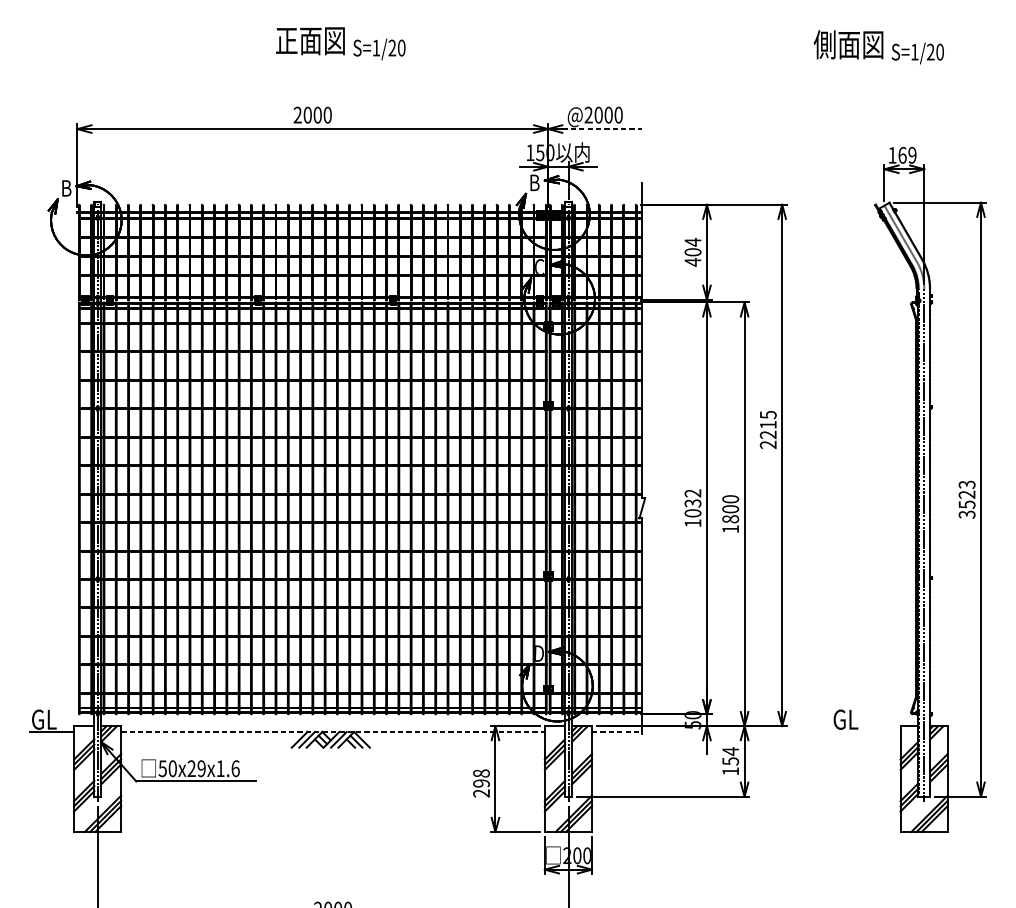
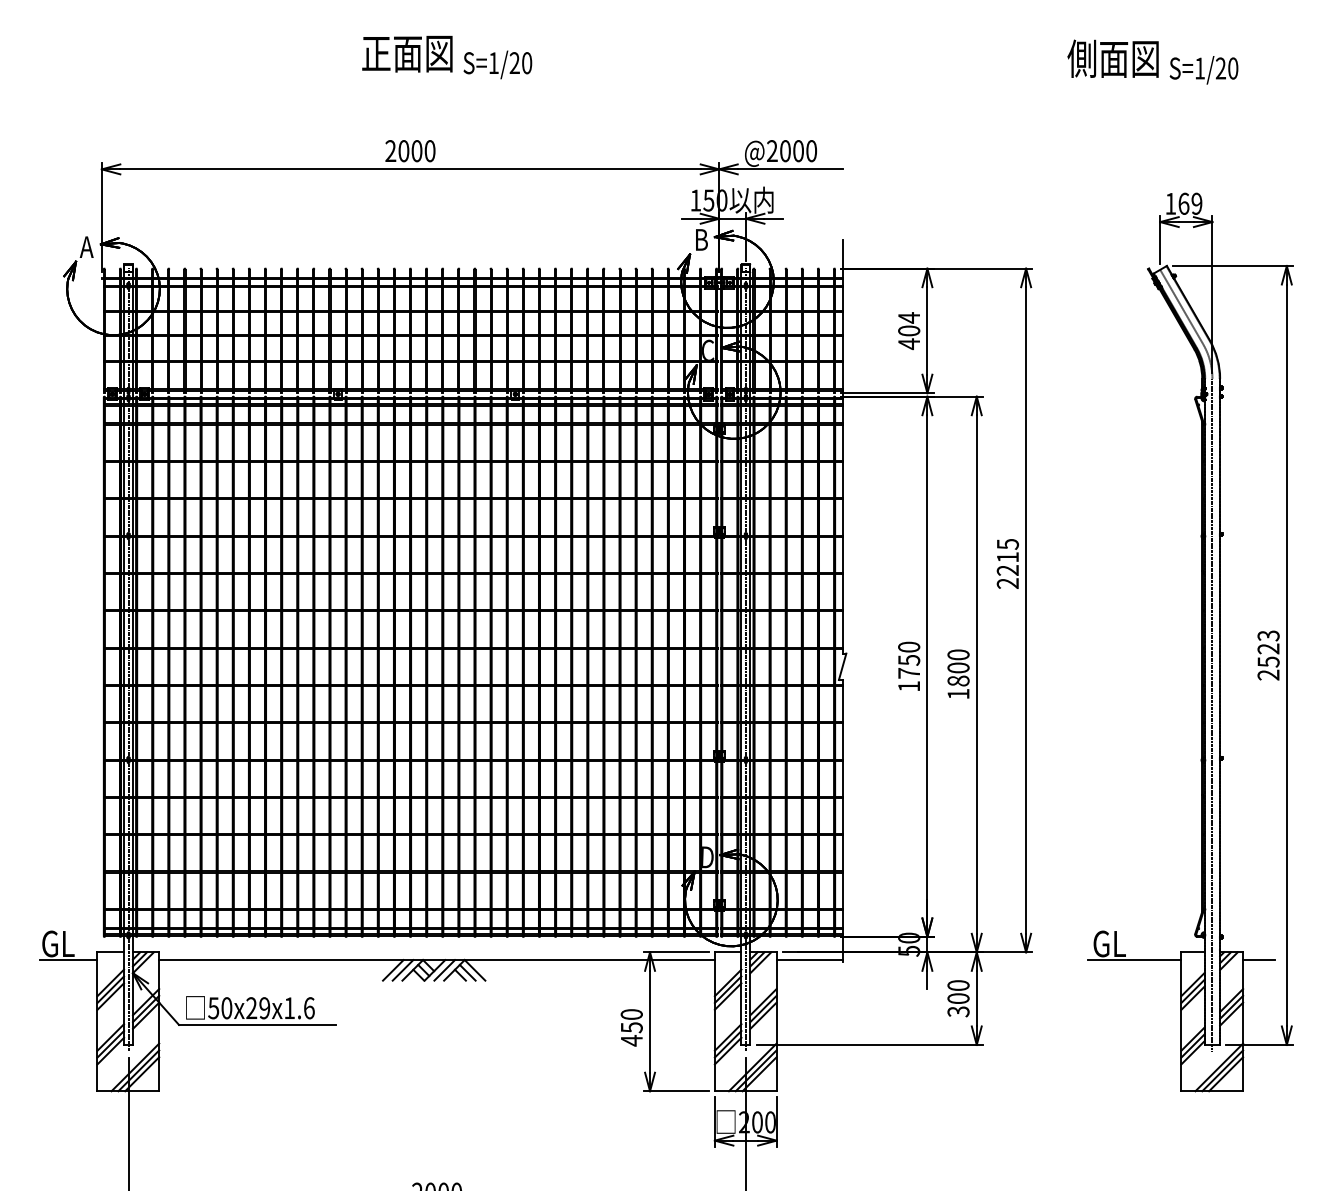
line: (602, 129) -> (790, 169), dashed -> solid
text: (65, 187) -> (86, 246), B -> A
text: (693, 502) -> (909, 659), 1032 -> 1750
text: (967, 514) -> (1268, 674), 3523 -> 2523
line: (333, 732) -> (437, 960), dashed -> solid
line: (617, 732) -> (810, 960), dashed -> solid
line: (864, 732) -> (1134, 960), added
line: (959, 732) -> (1258, 960), added
text: (730, 761) -> (958, 998), 154 -> 300
text: (481, 783) -> (631, 1027), 298 -> 450

